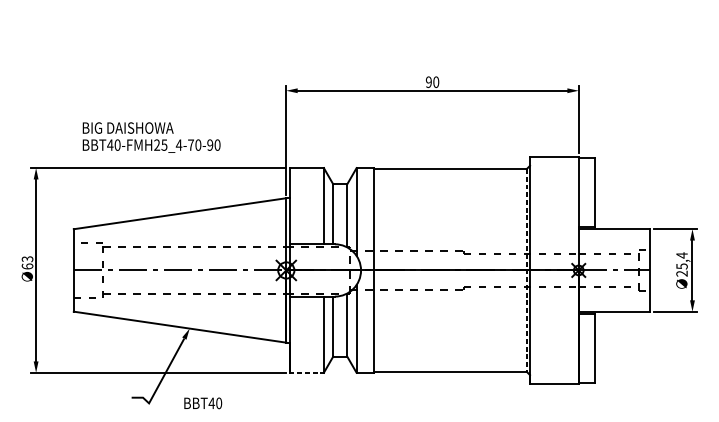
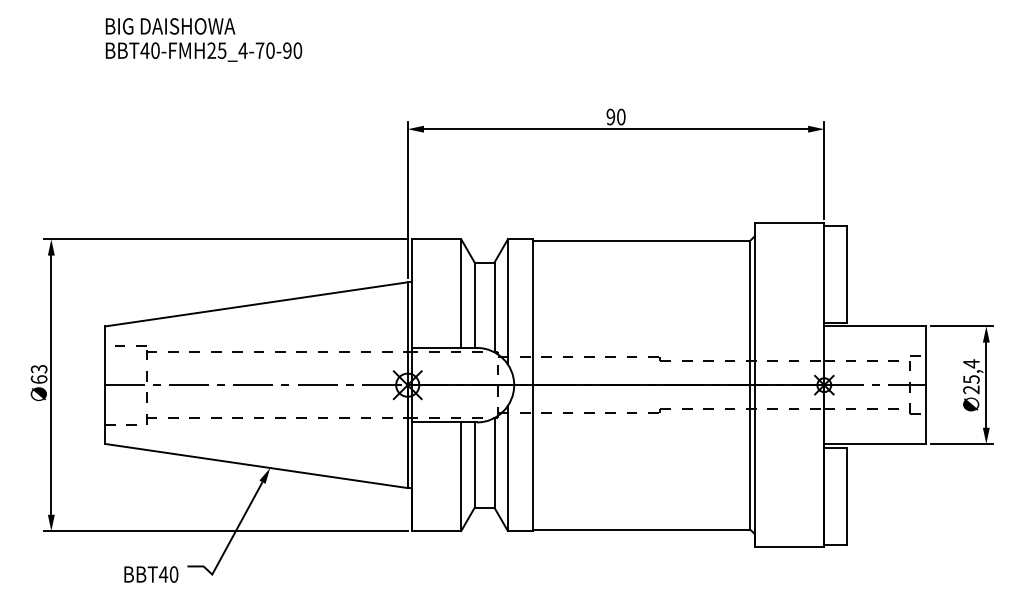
text: (151, 137) -> (203, 39), moved
line: (526, 270) -> (750, 385), dashed -> solid
line: (307, 373) -> (437, 531), dashed -> solid
text: (203, 403) -> (151, 574), moved

